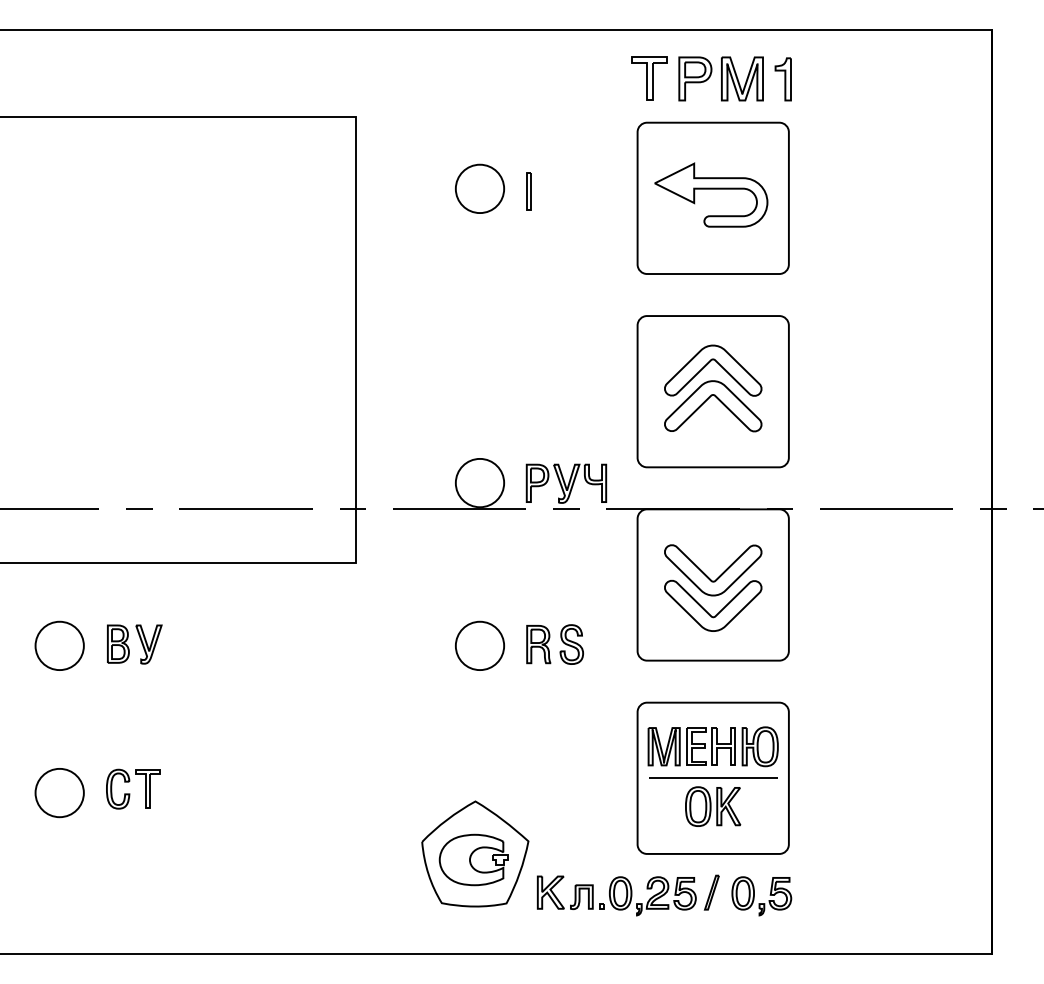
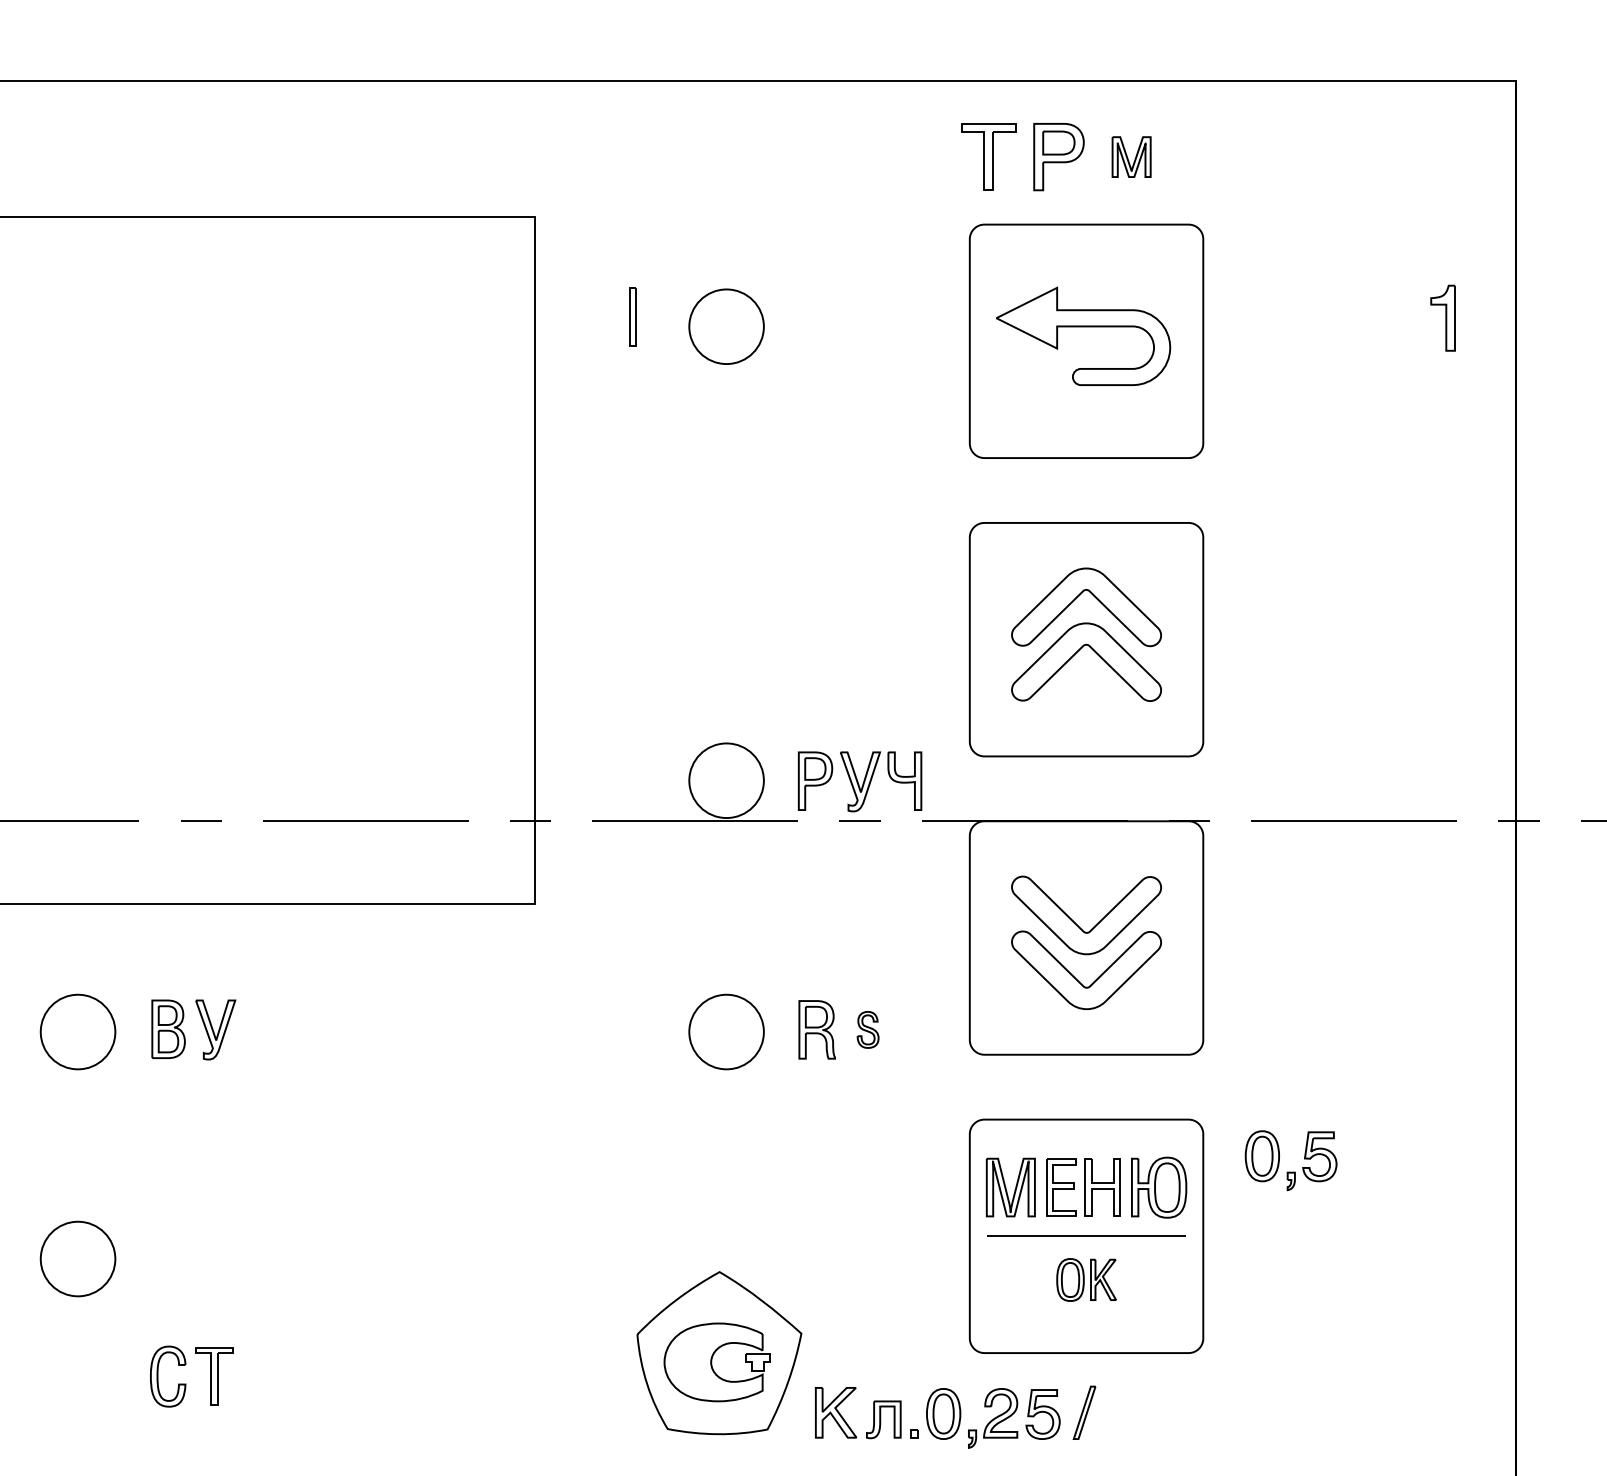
part: (742, 78) -> (1131, 156), size x0.6
part: (782, 79) -> (1441, 318), moved
part: (528, 191) -> (631, 316), moved
part: (571, 644) -> (867, 1029), size x0.6
part: (133, 788) -> (191, 1375), moved
part: (713, 806) -> (1086, 1279), size x0.7
part: (754, 896) -> (1279, 1161), moved

